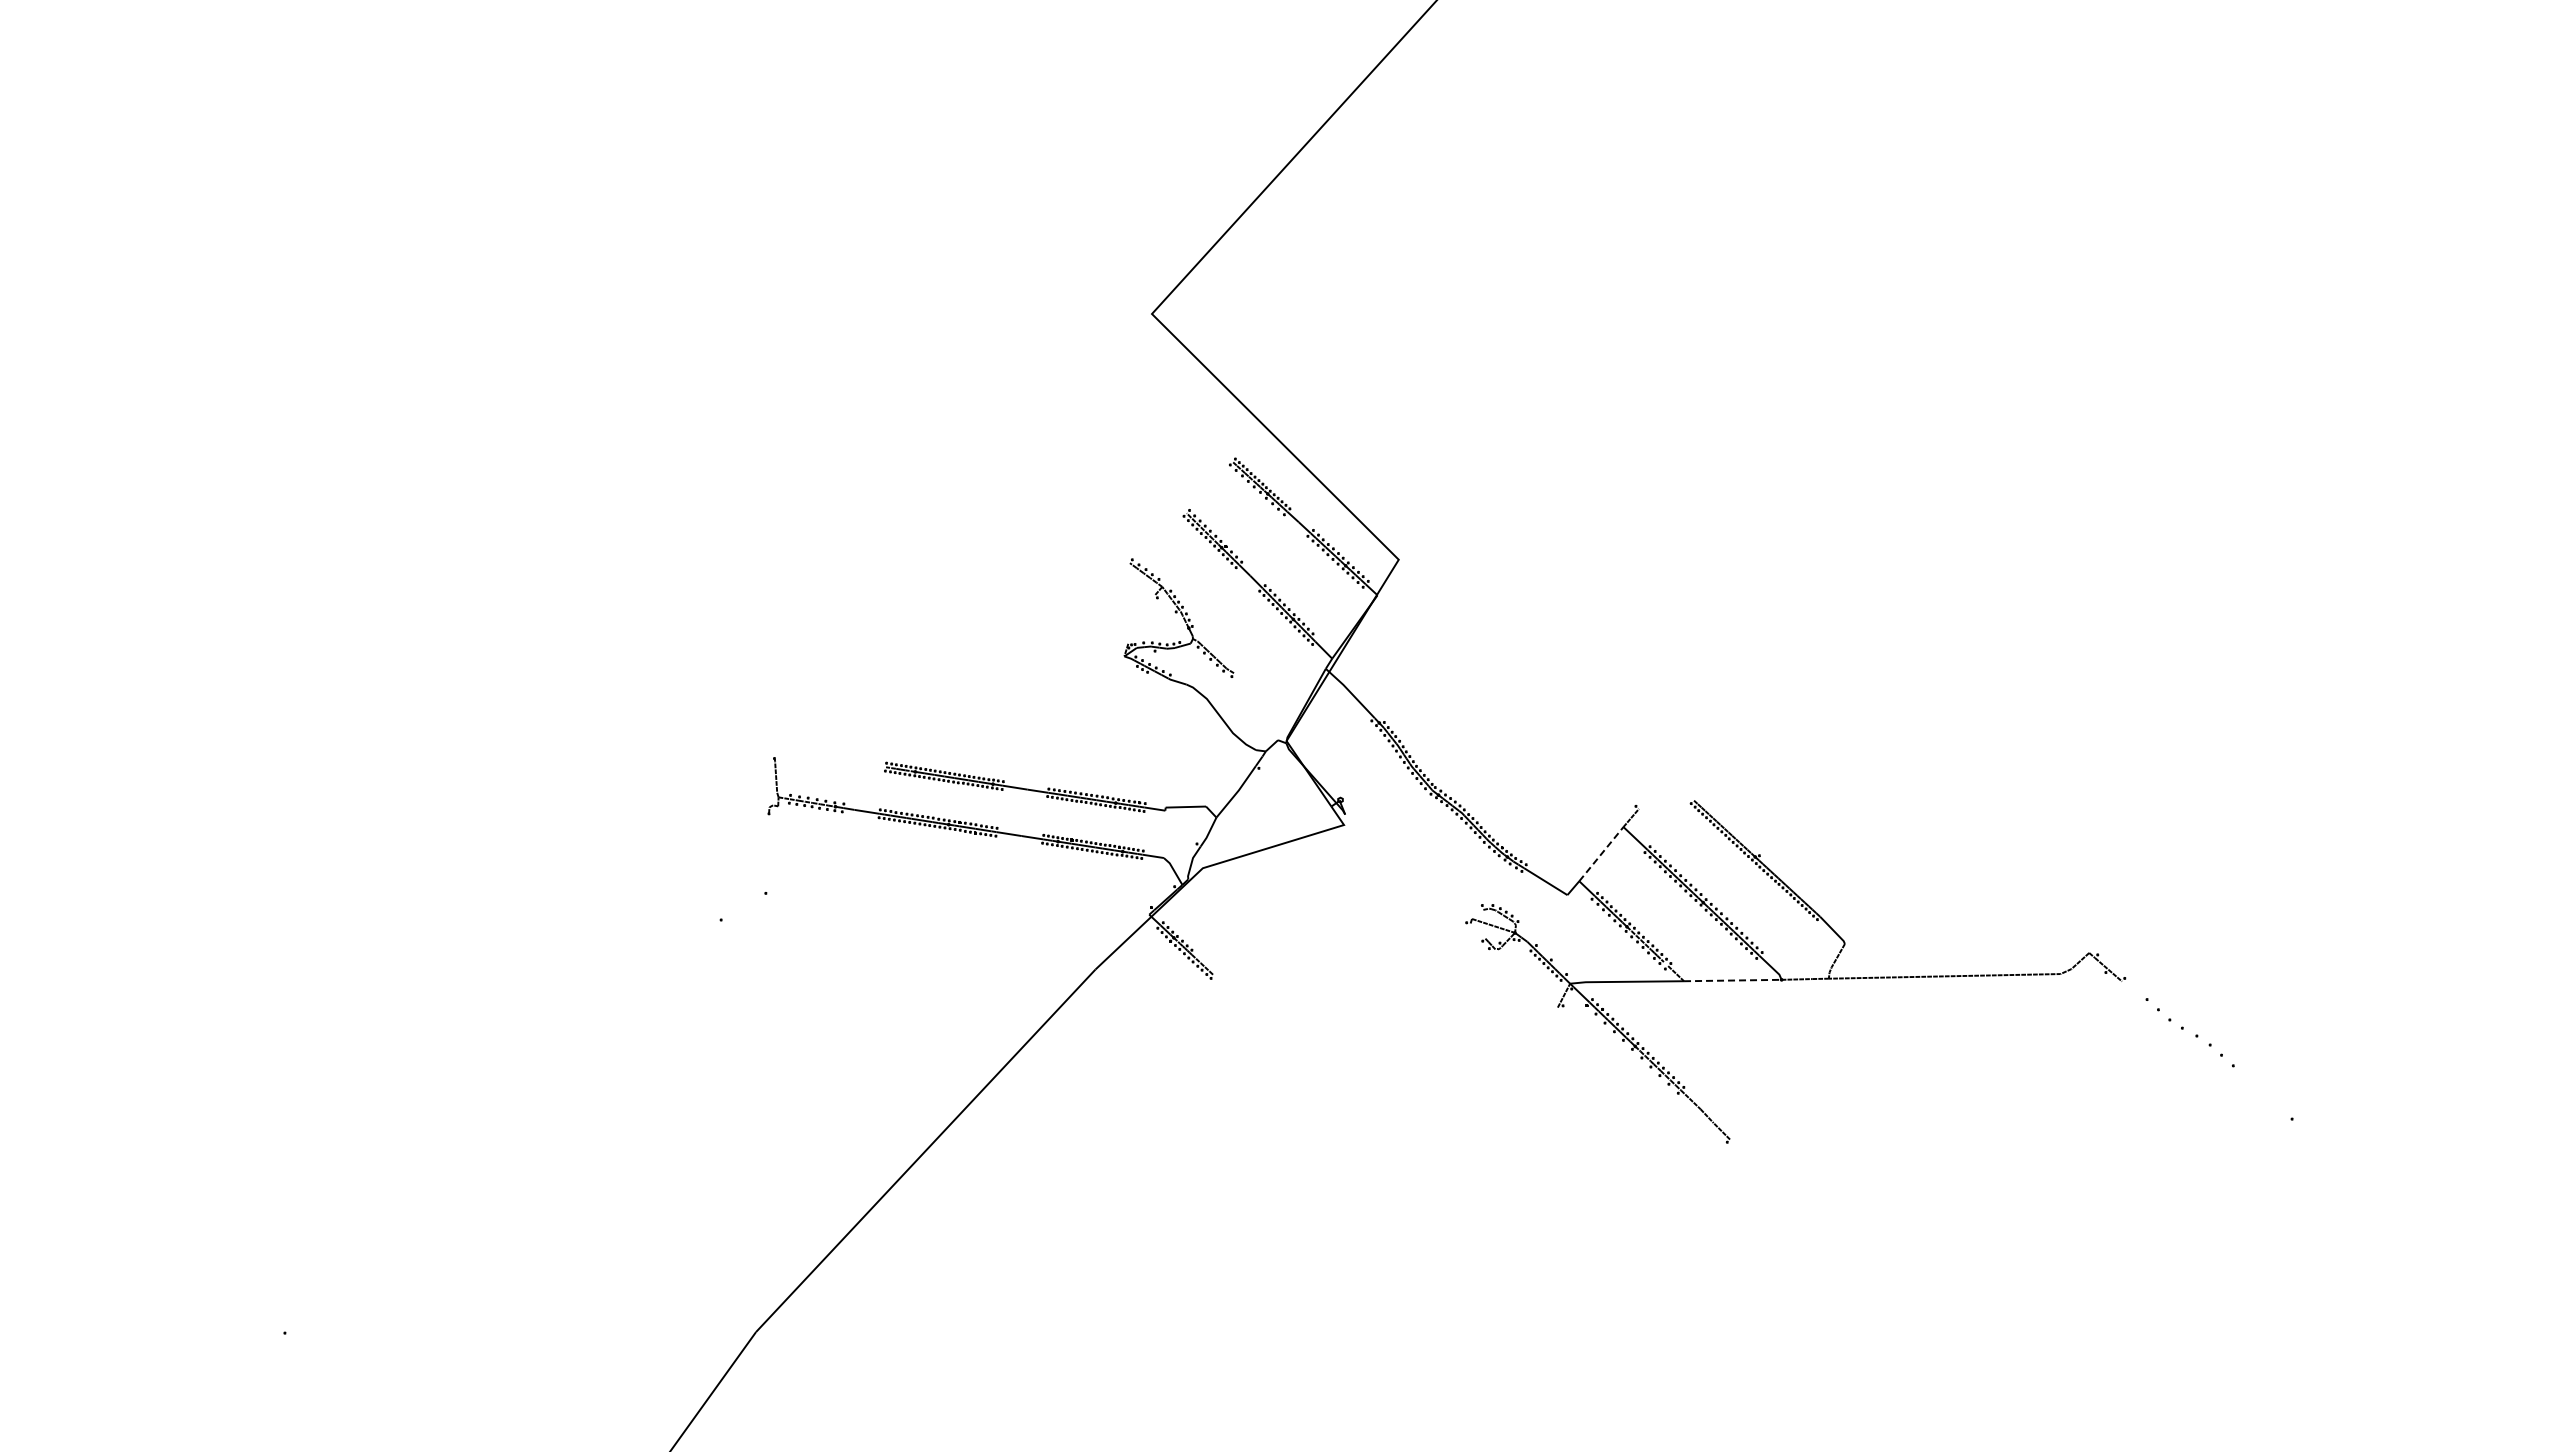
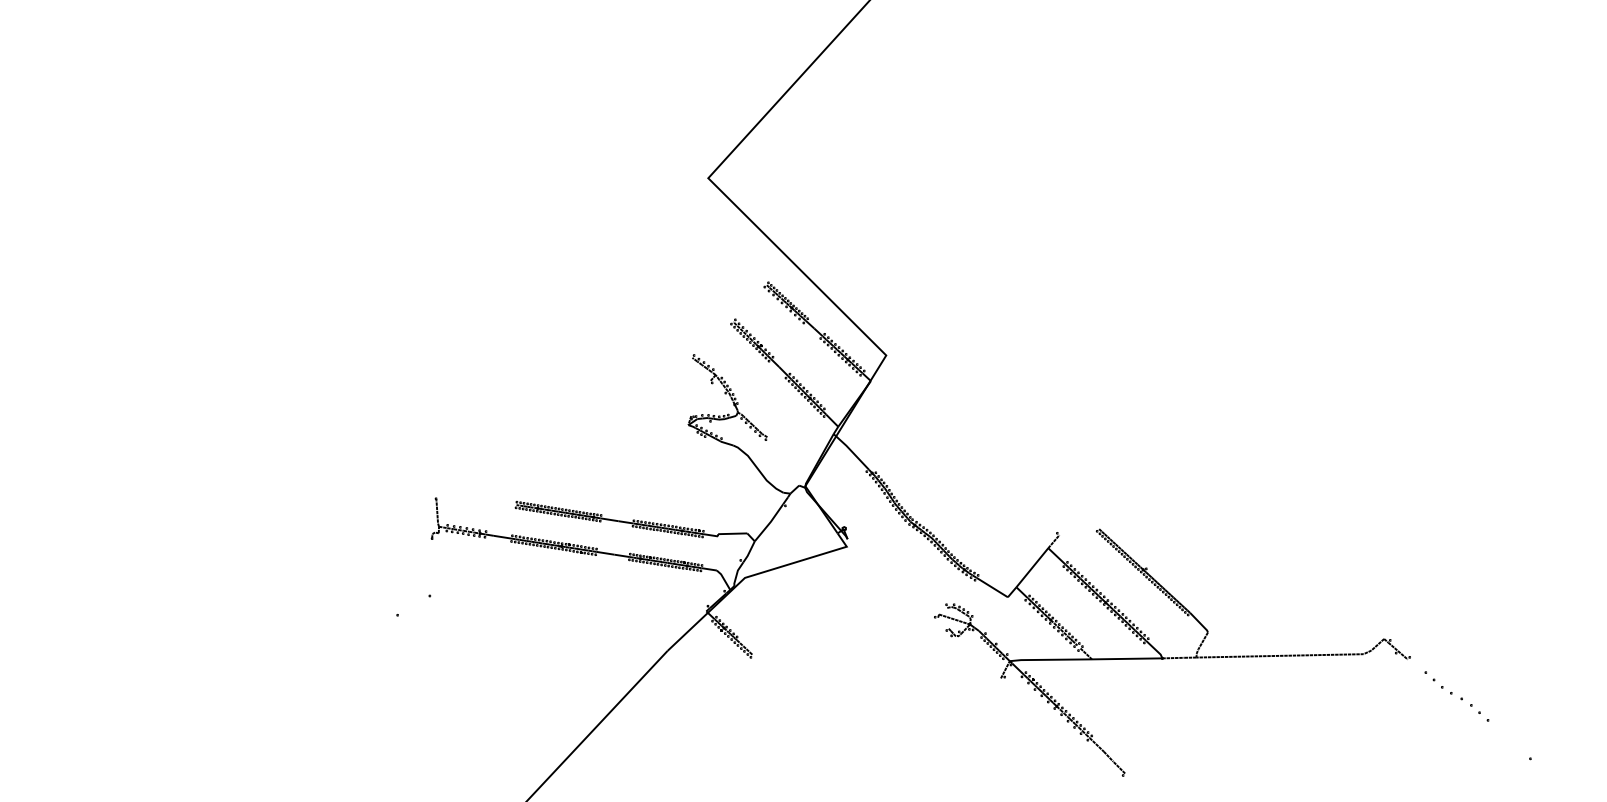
line: (1601, 854) -> (1032, 567), dashed -> solid
line: (1732, 980) -> (1126, 658), dashed -> solid

